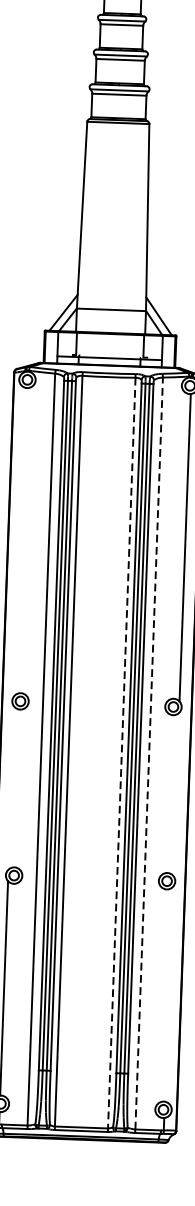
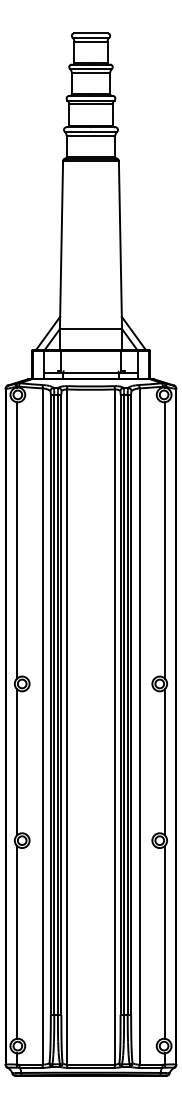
line: (20, 541) -> (16, 540), added
line: (121, 753) -> (114, 727), dashed -> solid
line: (149, 753) -> (139, 726), dashed -> solid
line: (10, 788) -> (16, 762), added
line: (176, 794) -> (165, 762), added
line: (169, 993) -> (165, 941), added

